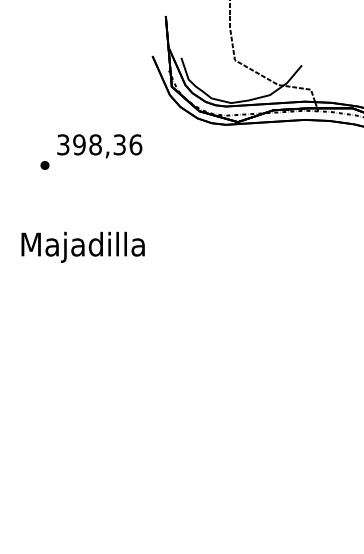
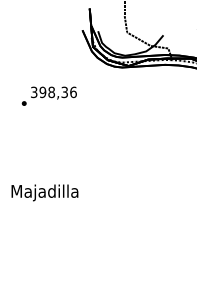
text: (89, 150) -> (48, 95), moved
text: (82, 246) -> (44, 192), moved

